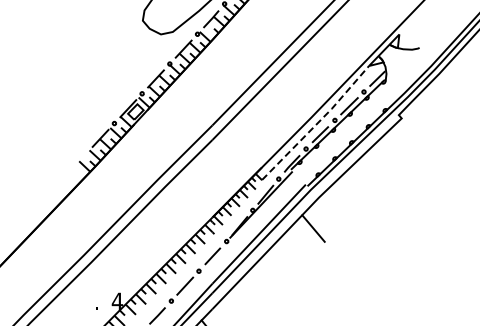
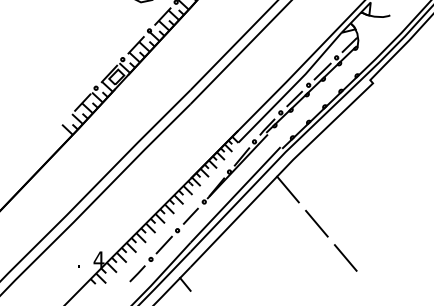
line: (317, 123) -> (291, 88), dashed -> solid
line: (343, 263) -> (316, 223), added
line: (373, 299) -> (345, 257), added

